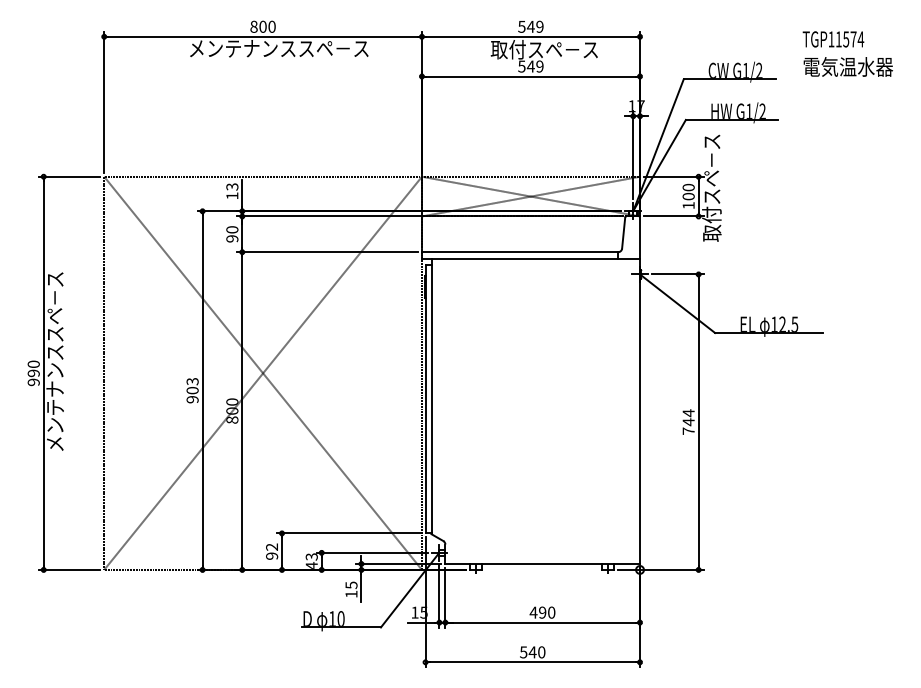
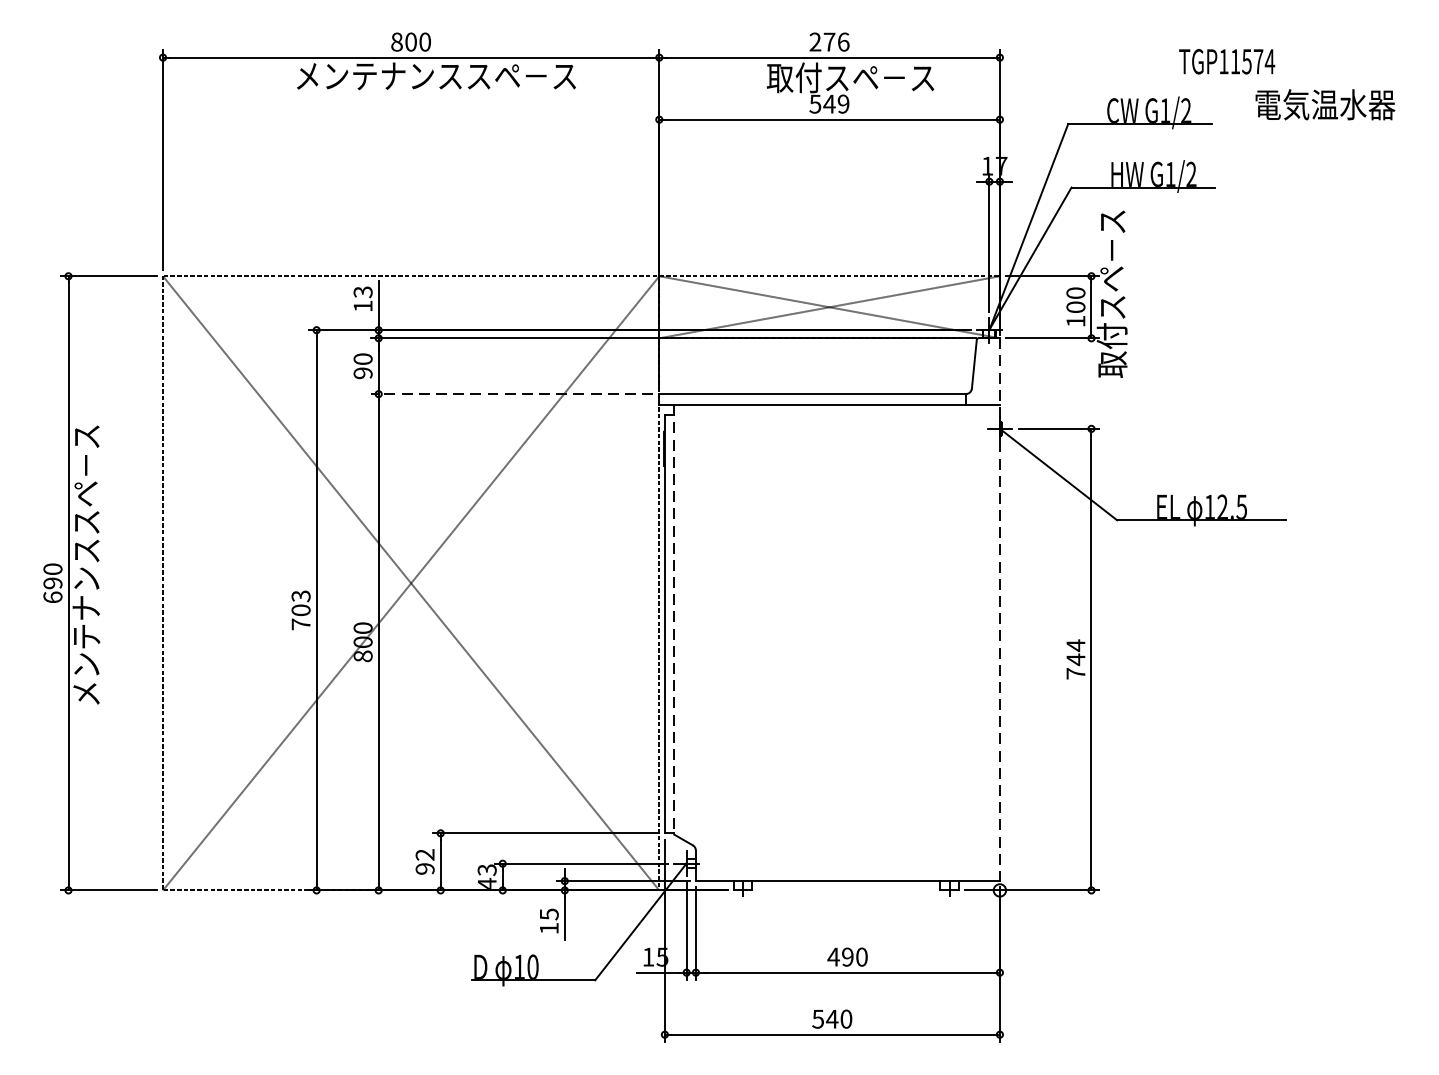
text: (530, 26) -> (828, 41), 549 -> 276
text: (833, 39) -> (1227, 61), moved
line: (327, 252) -> (511, 394), solid -> dashed
text: (33, 382) -> (52, 597), 990 -> 690
line: (640, 390) -> (1000, 610), solid -> dashed
line: (431, 397) -> (674, 621), solid -> dashed
text: (192, 399) -> (300, 624), 903 -> 703

